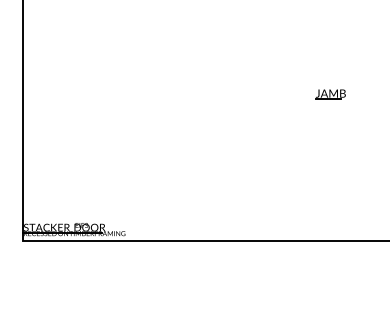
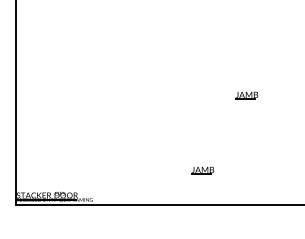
part: (271, 194) -> (202, 170), added

